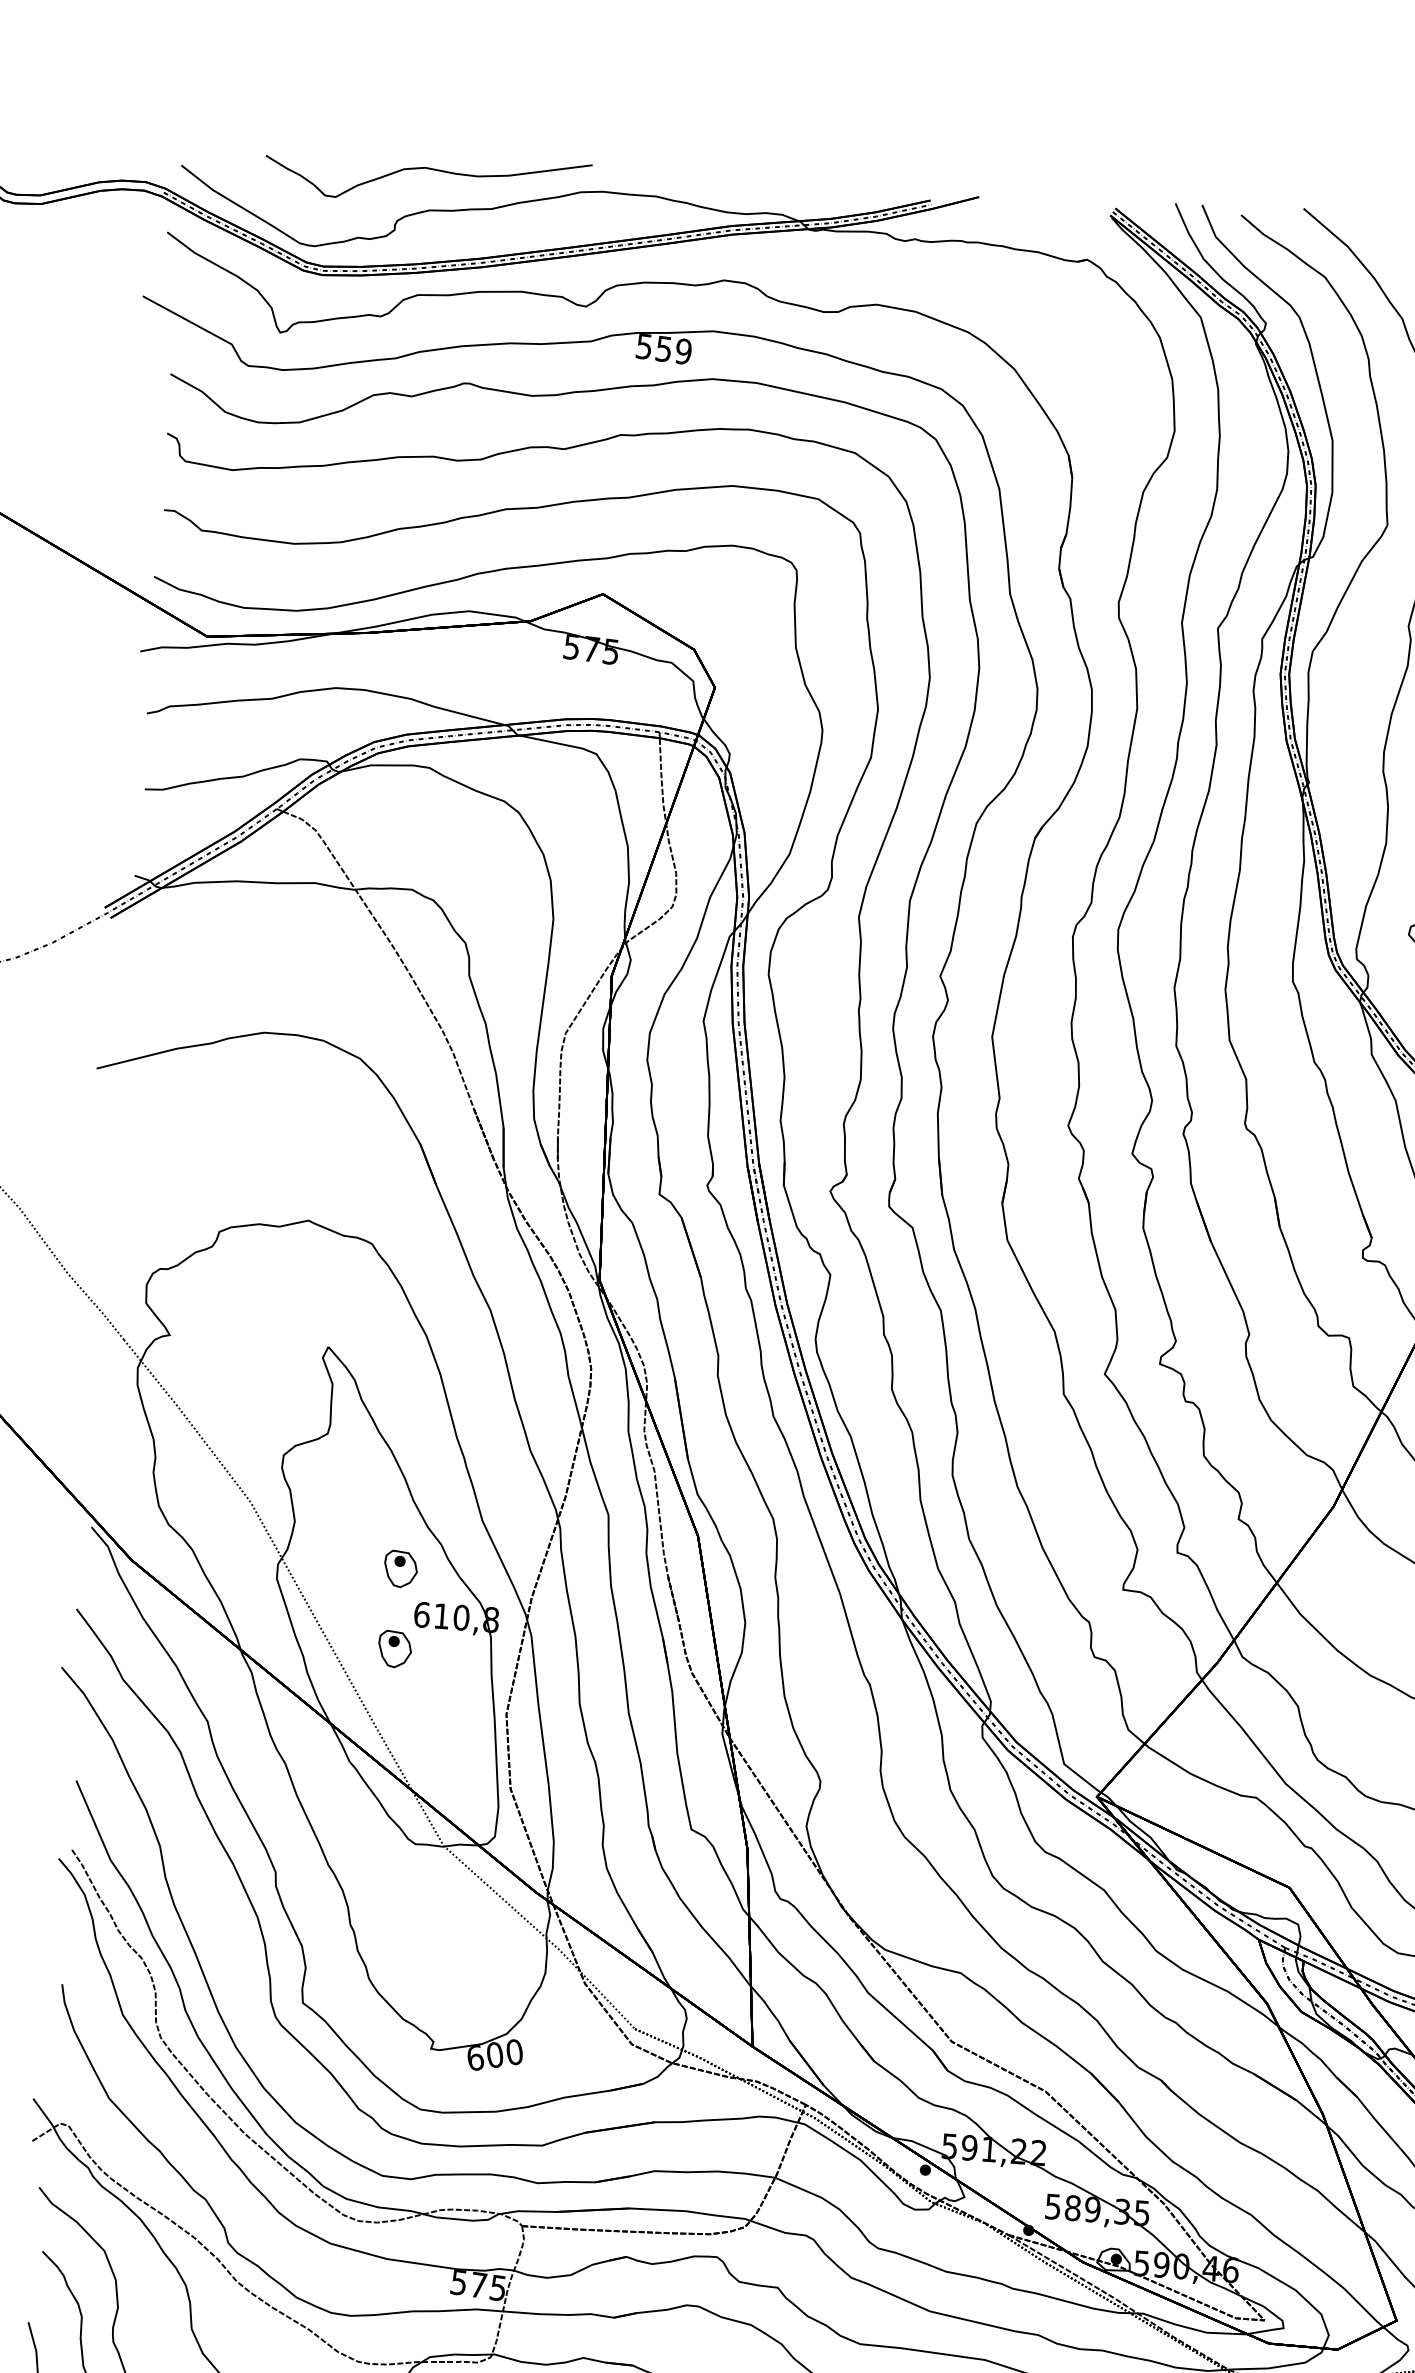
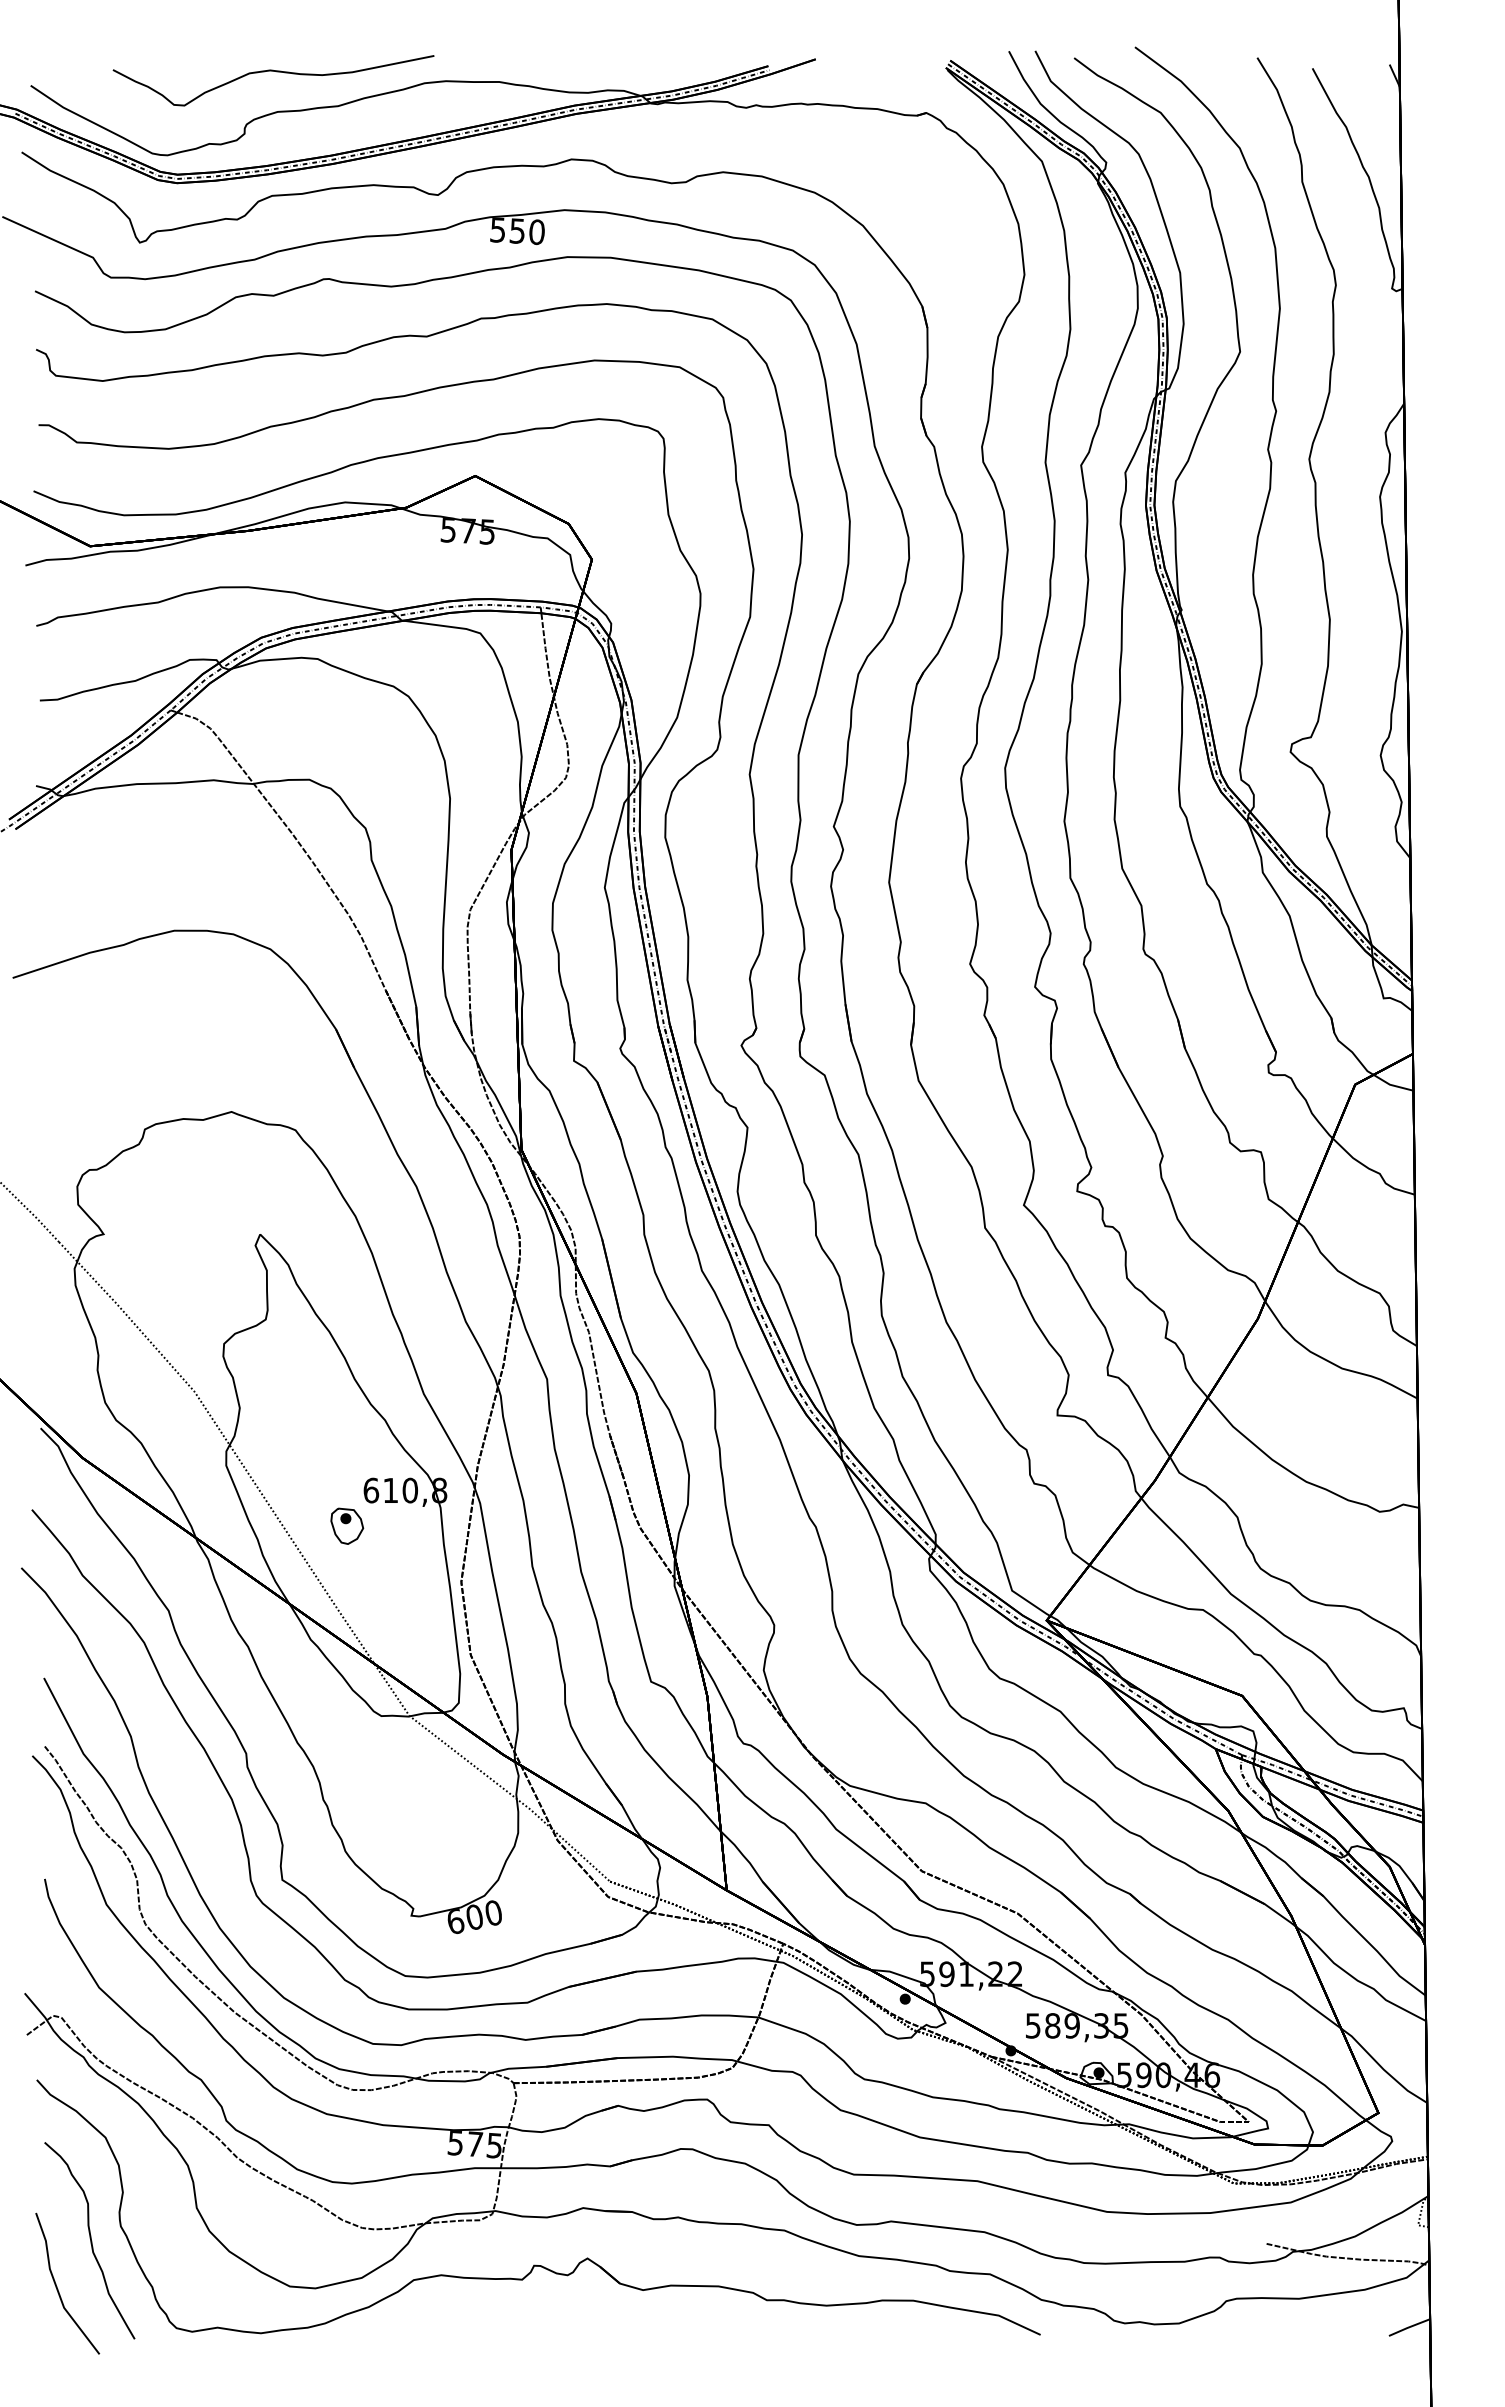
text: (683, 351) -> (536, 232), 559 -> 550
part: (401, 1568) -> (347, 1446), removed

